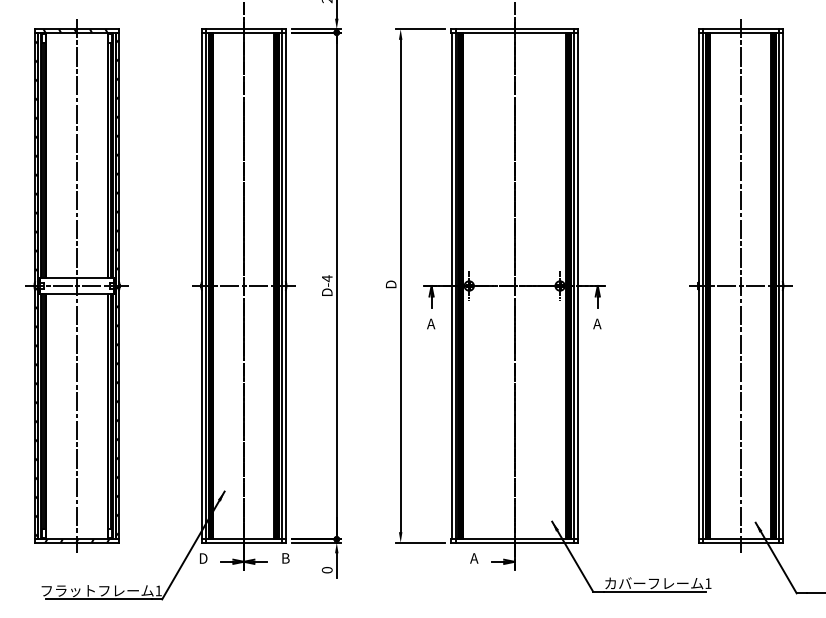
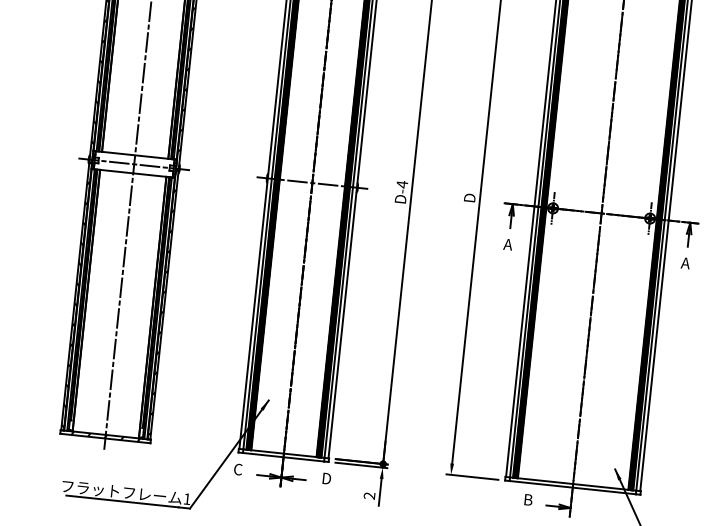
text: (203, 558) -> (238, 469), D -> C
text: (286, 558) -> (327, 478), B -> D
text: (474, 558) -> (528, 499), A -> B
text: (327, 570) -> (369, 496), 0 -> 2

